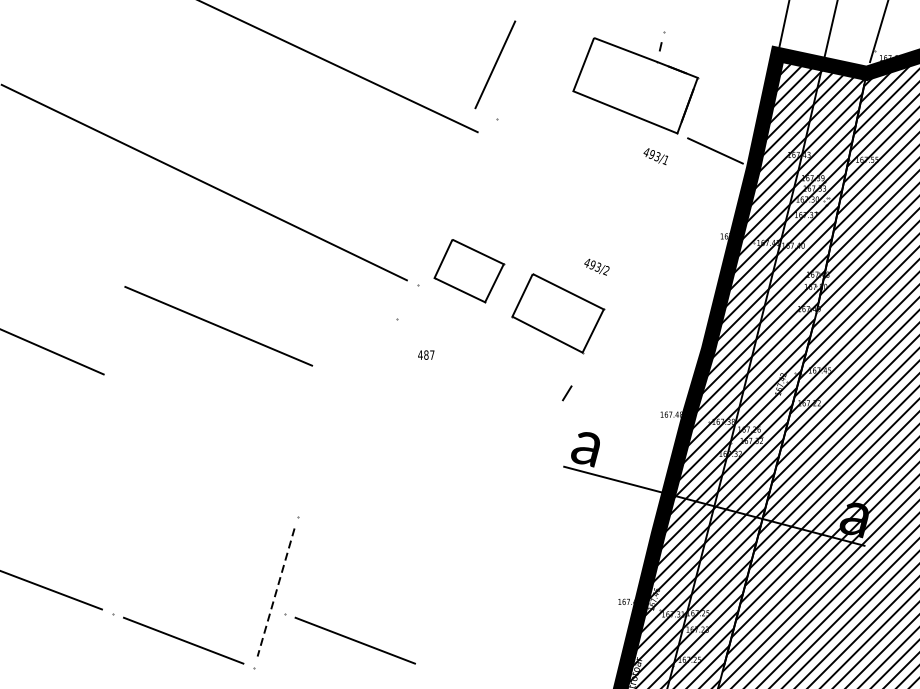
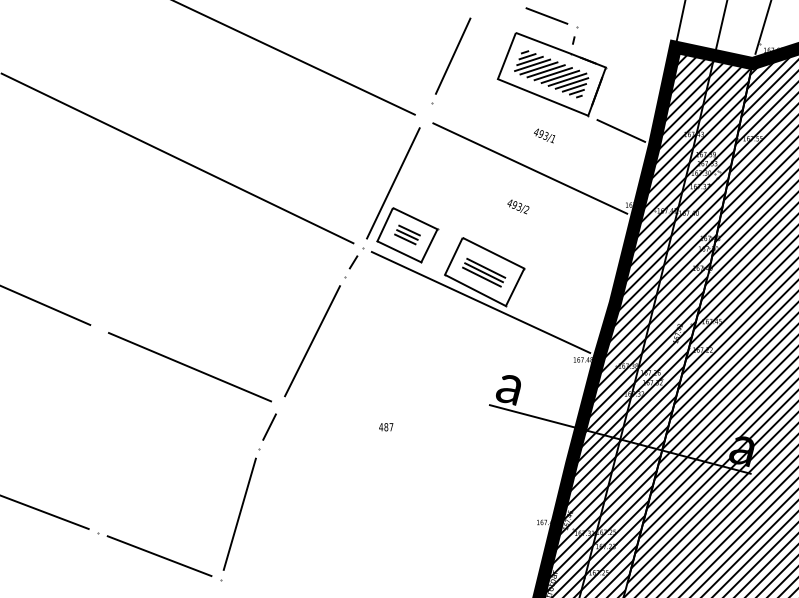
line: (629, 17) -> (546, 15), added
line: (495, 64) -> (453, 55), moved
hatch: (635, 85) -> (551, 74), added
text: (655, 156) -> (544, 135), moved
line: (610, 194) -> (530, 168), added
line: (453, 211) -> (393, 183), added
text: (597, 266) -> (518, 206), moved
hatch: (469, 270) -> (407, 234), added
hatch: (556, 313) -> (483, 272), added
line: (218, 326) -> (189, 367), moved
line: (553, 348) -> (480, 302), added
text: (426, 355) -> (386, 427), moved
line: (359, 393) -> (312, 341), added
line: (567, 393) -> (353, 262), moved
line: (310, 491) -> (269, 426), added
line: (275, 592) -> (239, 514), dashed -> solid
line: (349, 638) -> (303, 554), removed

